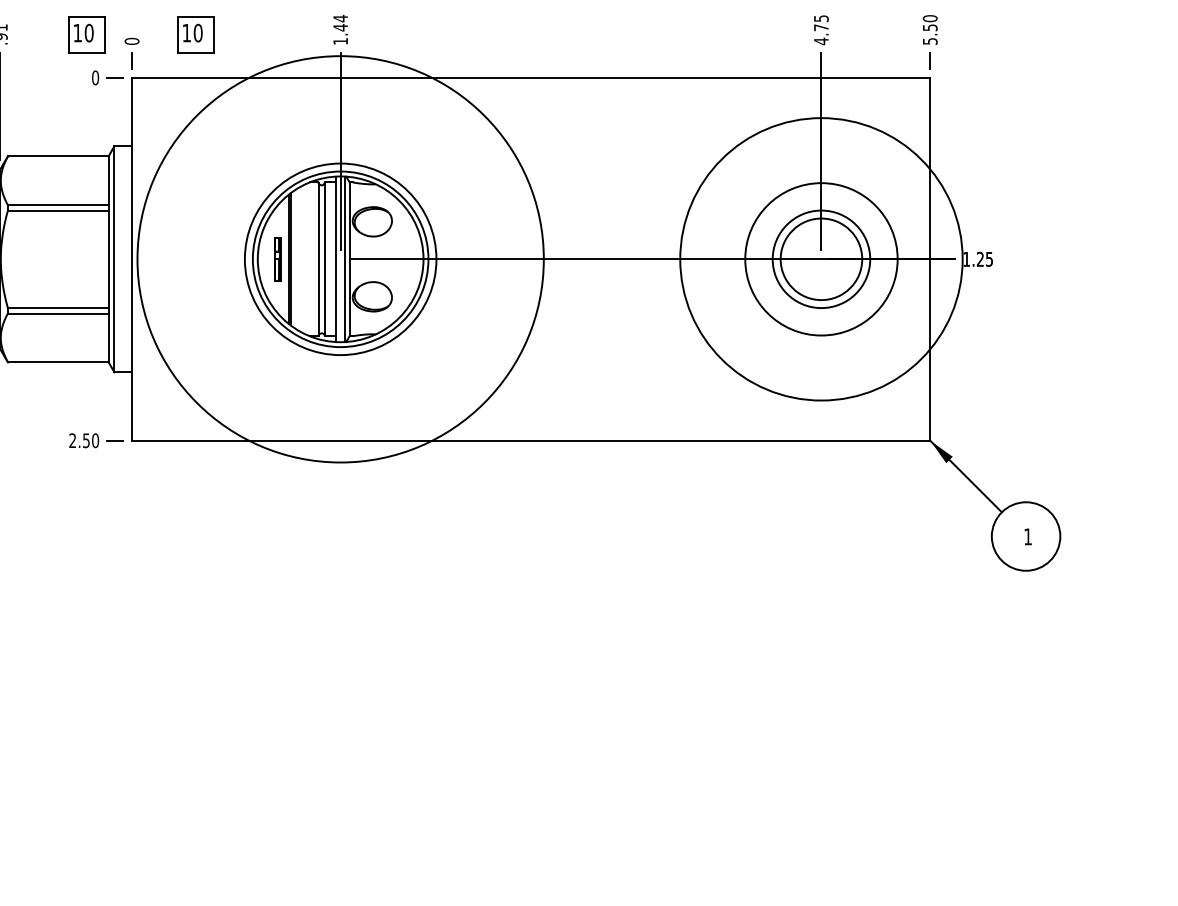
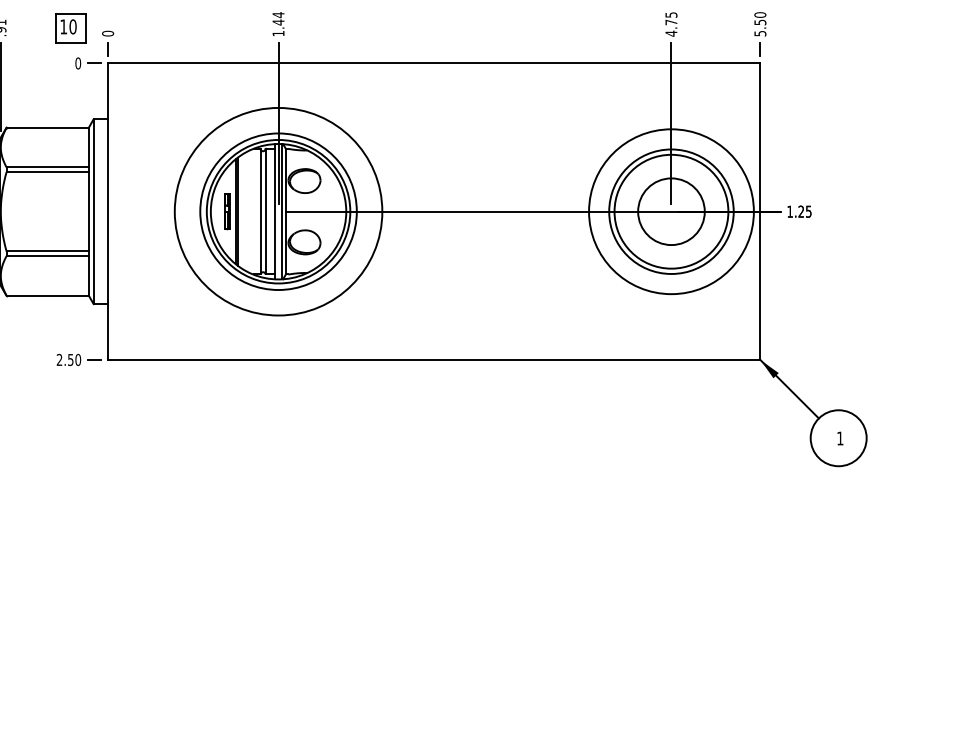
part: (195, 34) -> (159, 28), removed
circle: (340, 259) -> (278, 211), size x0.62
circle: (821, 259) -> (671, 211), size x0.71
circle: (821, 259) -> (671, 211), size x1.43

